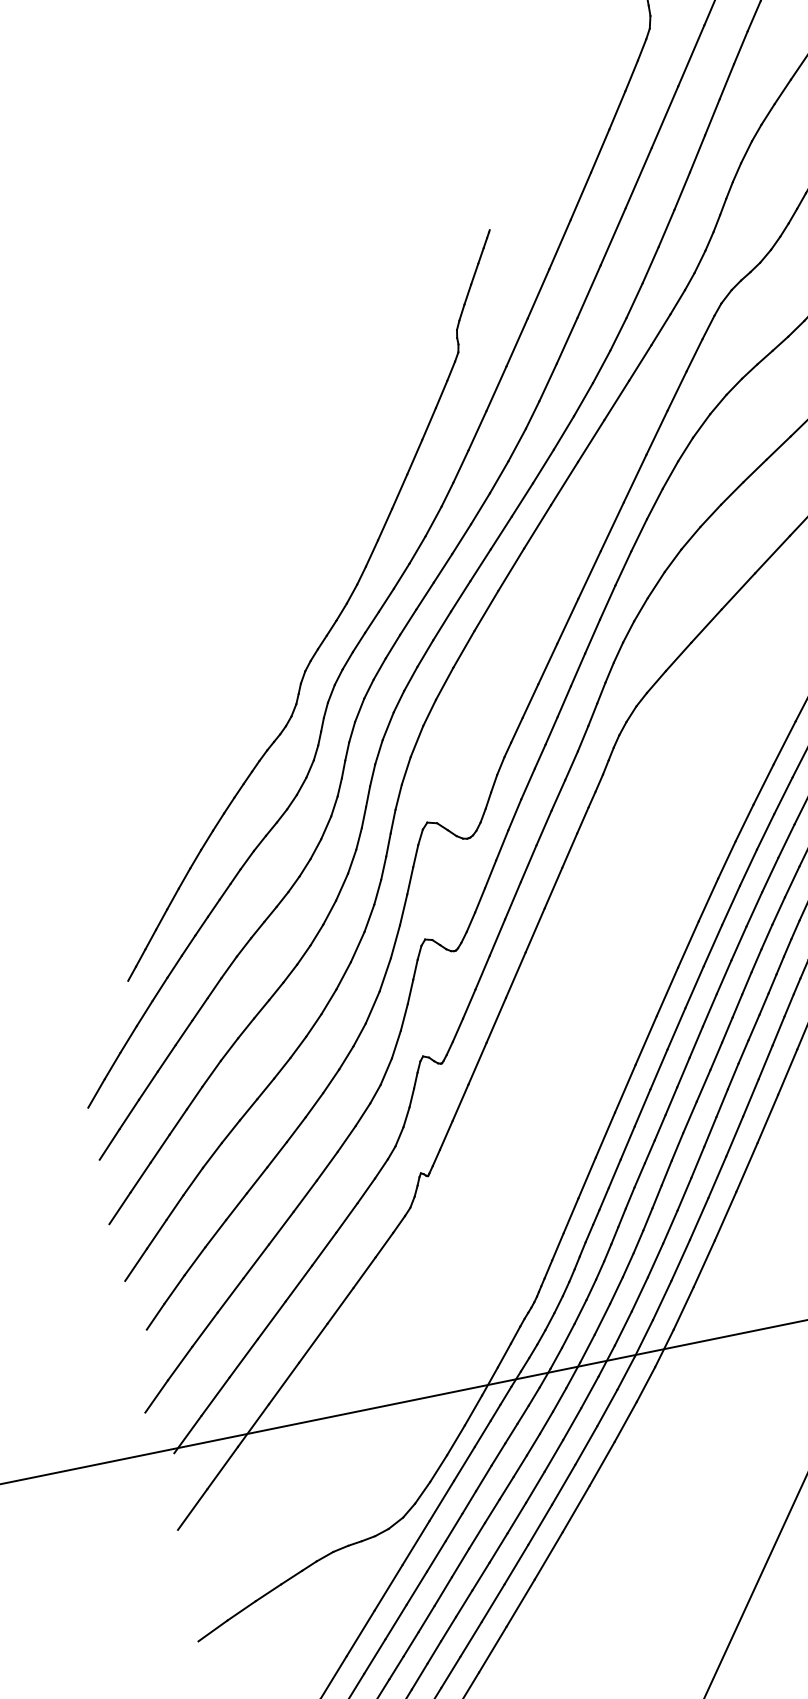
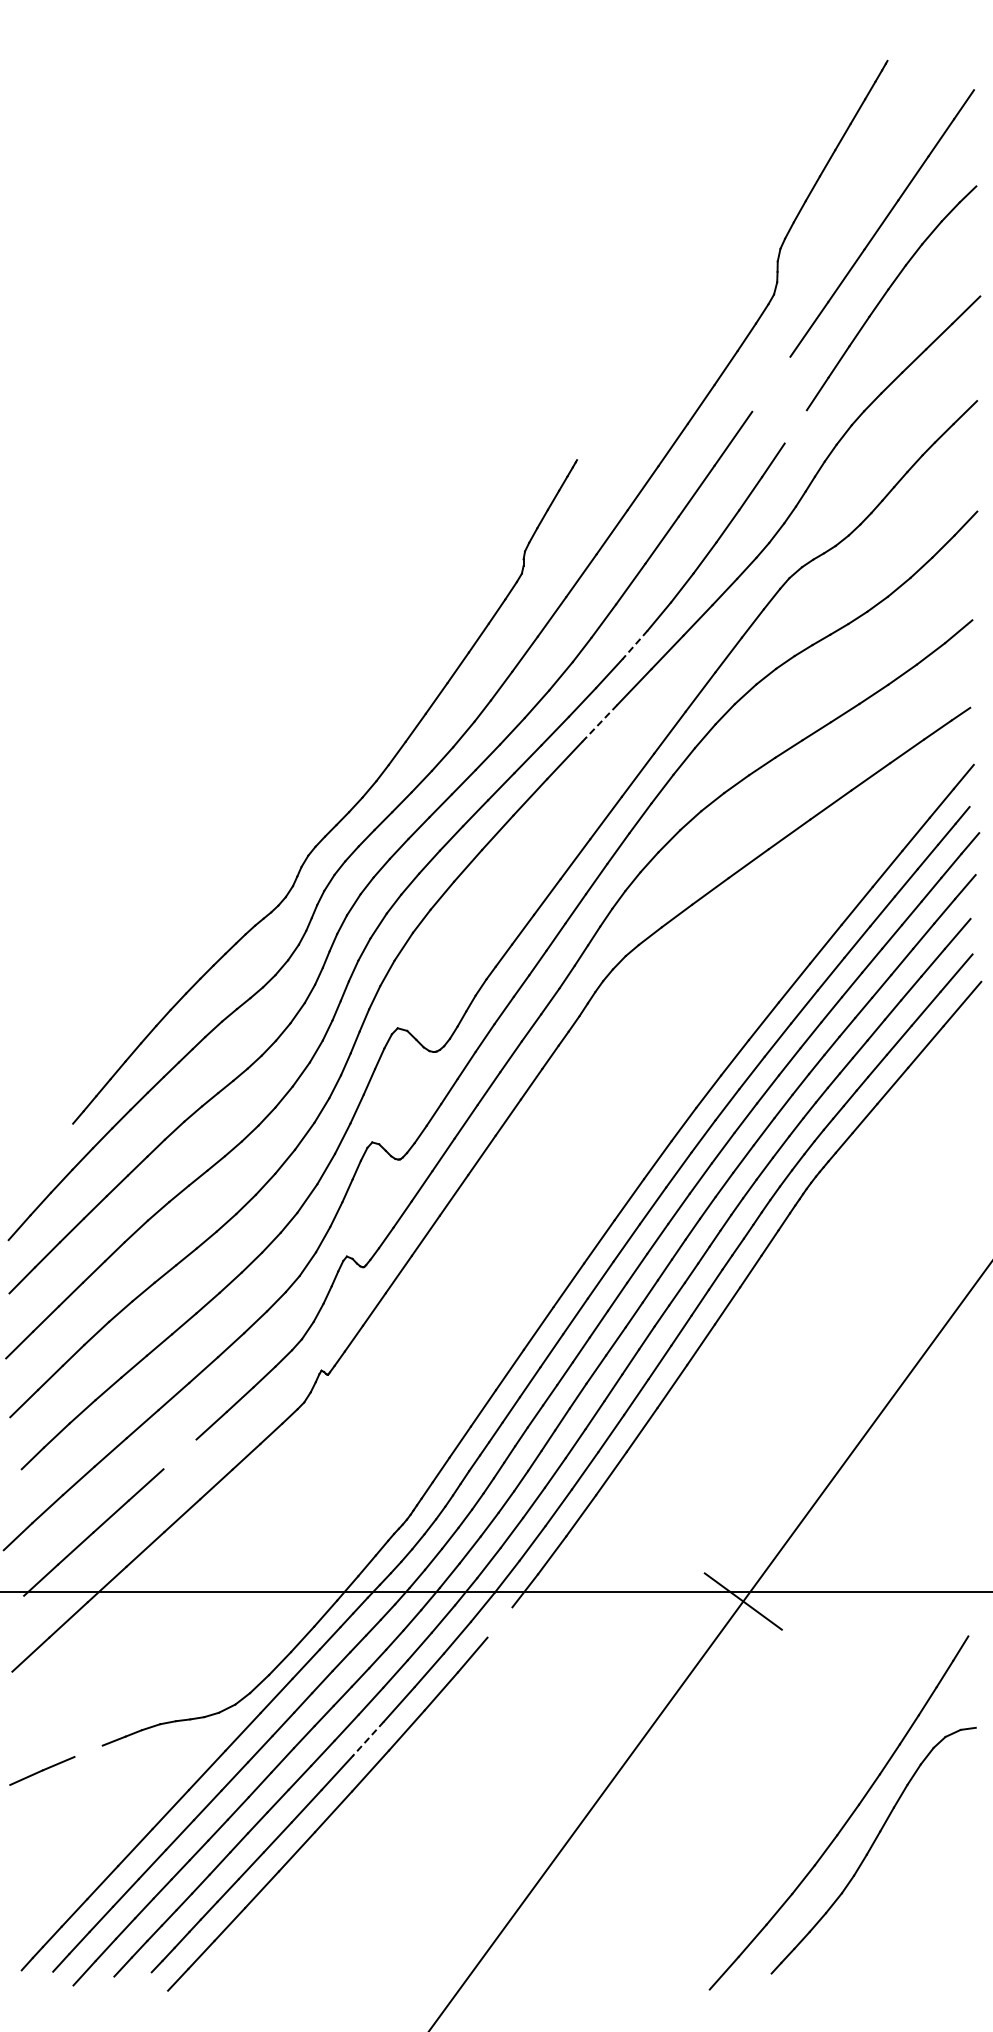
line: (665, 116) -> (771, 383), removed
line: (697, 153) -> (795, 426), removed
line: (583, 400) -> (634, 645), solid -> dashed
line: (564, 483) -> (599, 723), solid -> dashed
line: (298, 1283) -> (179, 1454), removed
line: (645, 1384) -> (499, 1622), removed
line: (539, 1525) -> (367, 1739), solid -> dashed
line: (268, 1592) -> (88, 1751), removed

